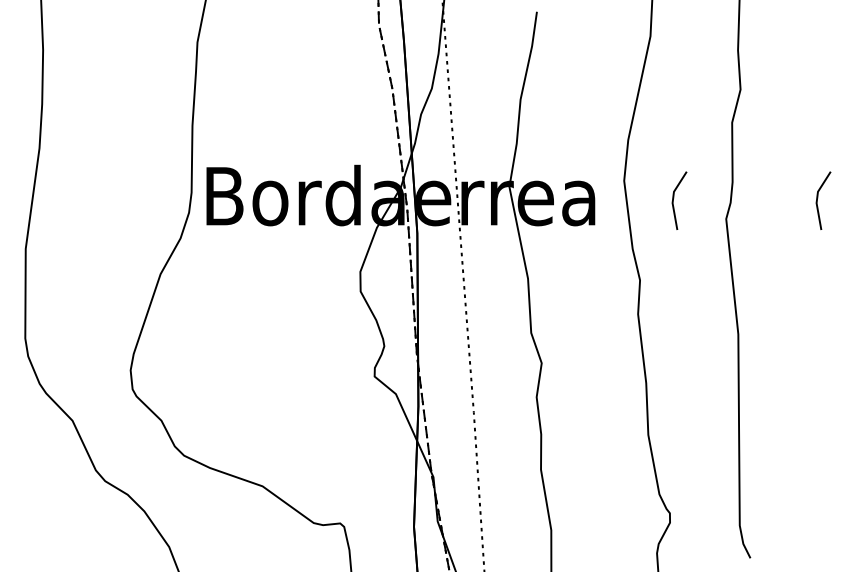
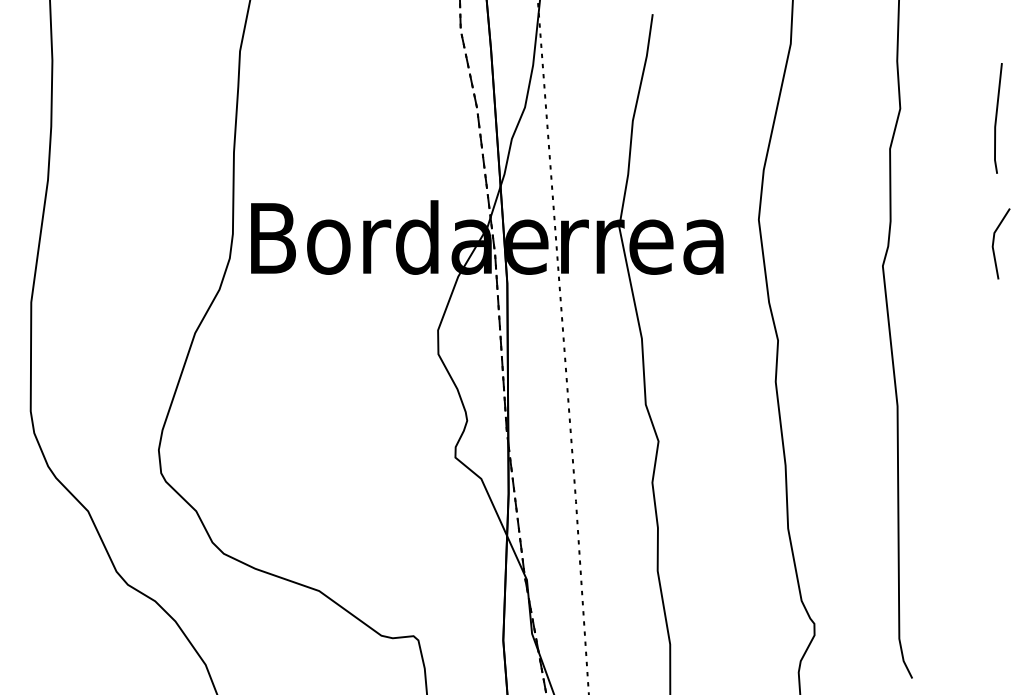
line: (820, 97) -> (997, 118), added
line: (674, 198) -> (819, 241), removed

